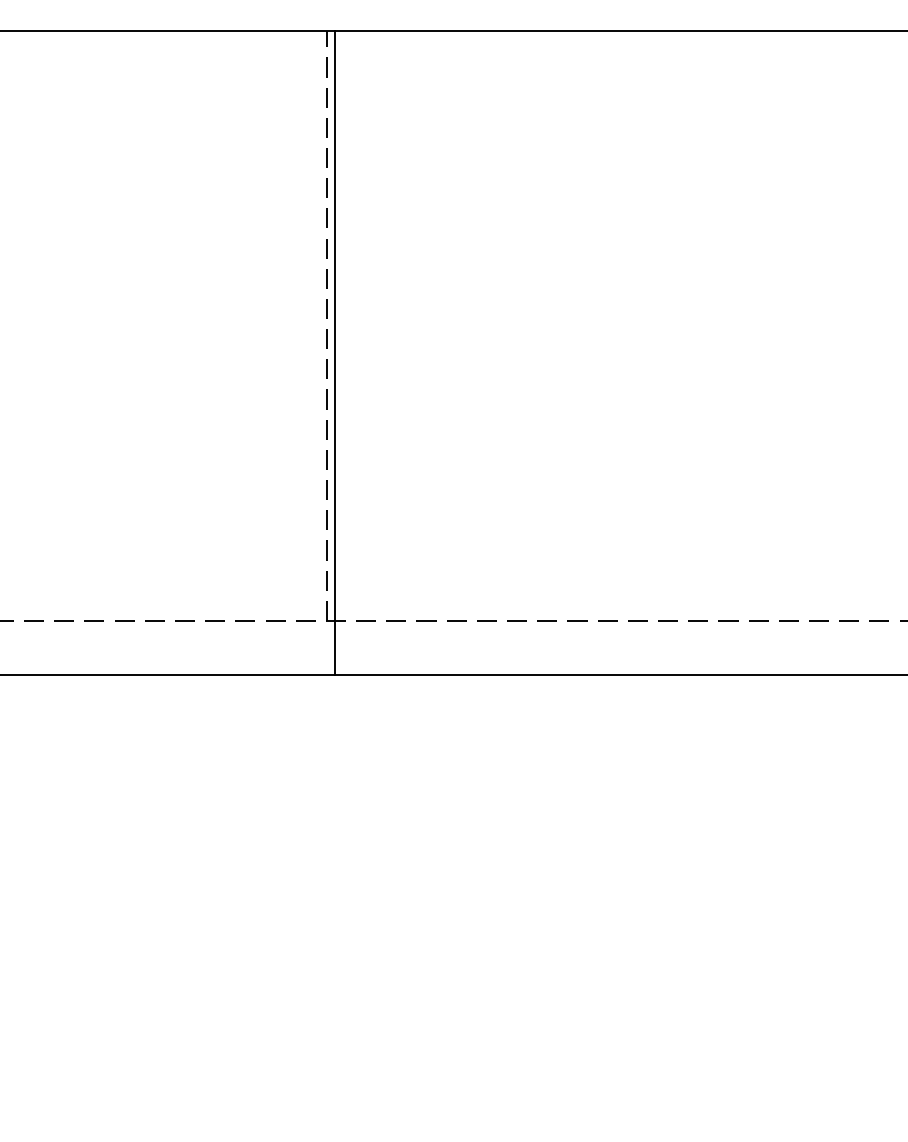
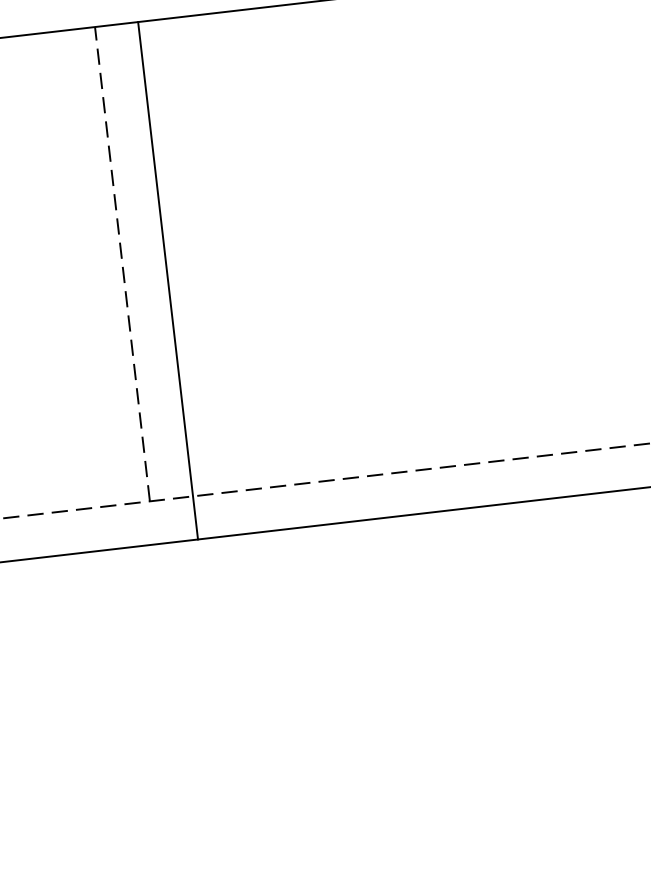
line: (335, 352) -> (168, 280), moved

